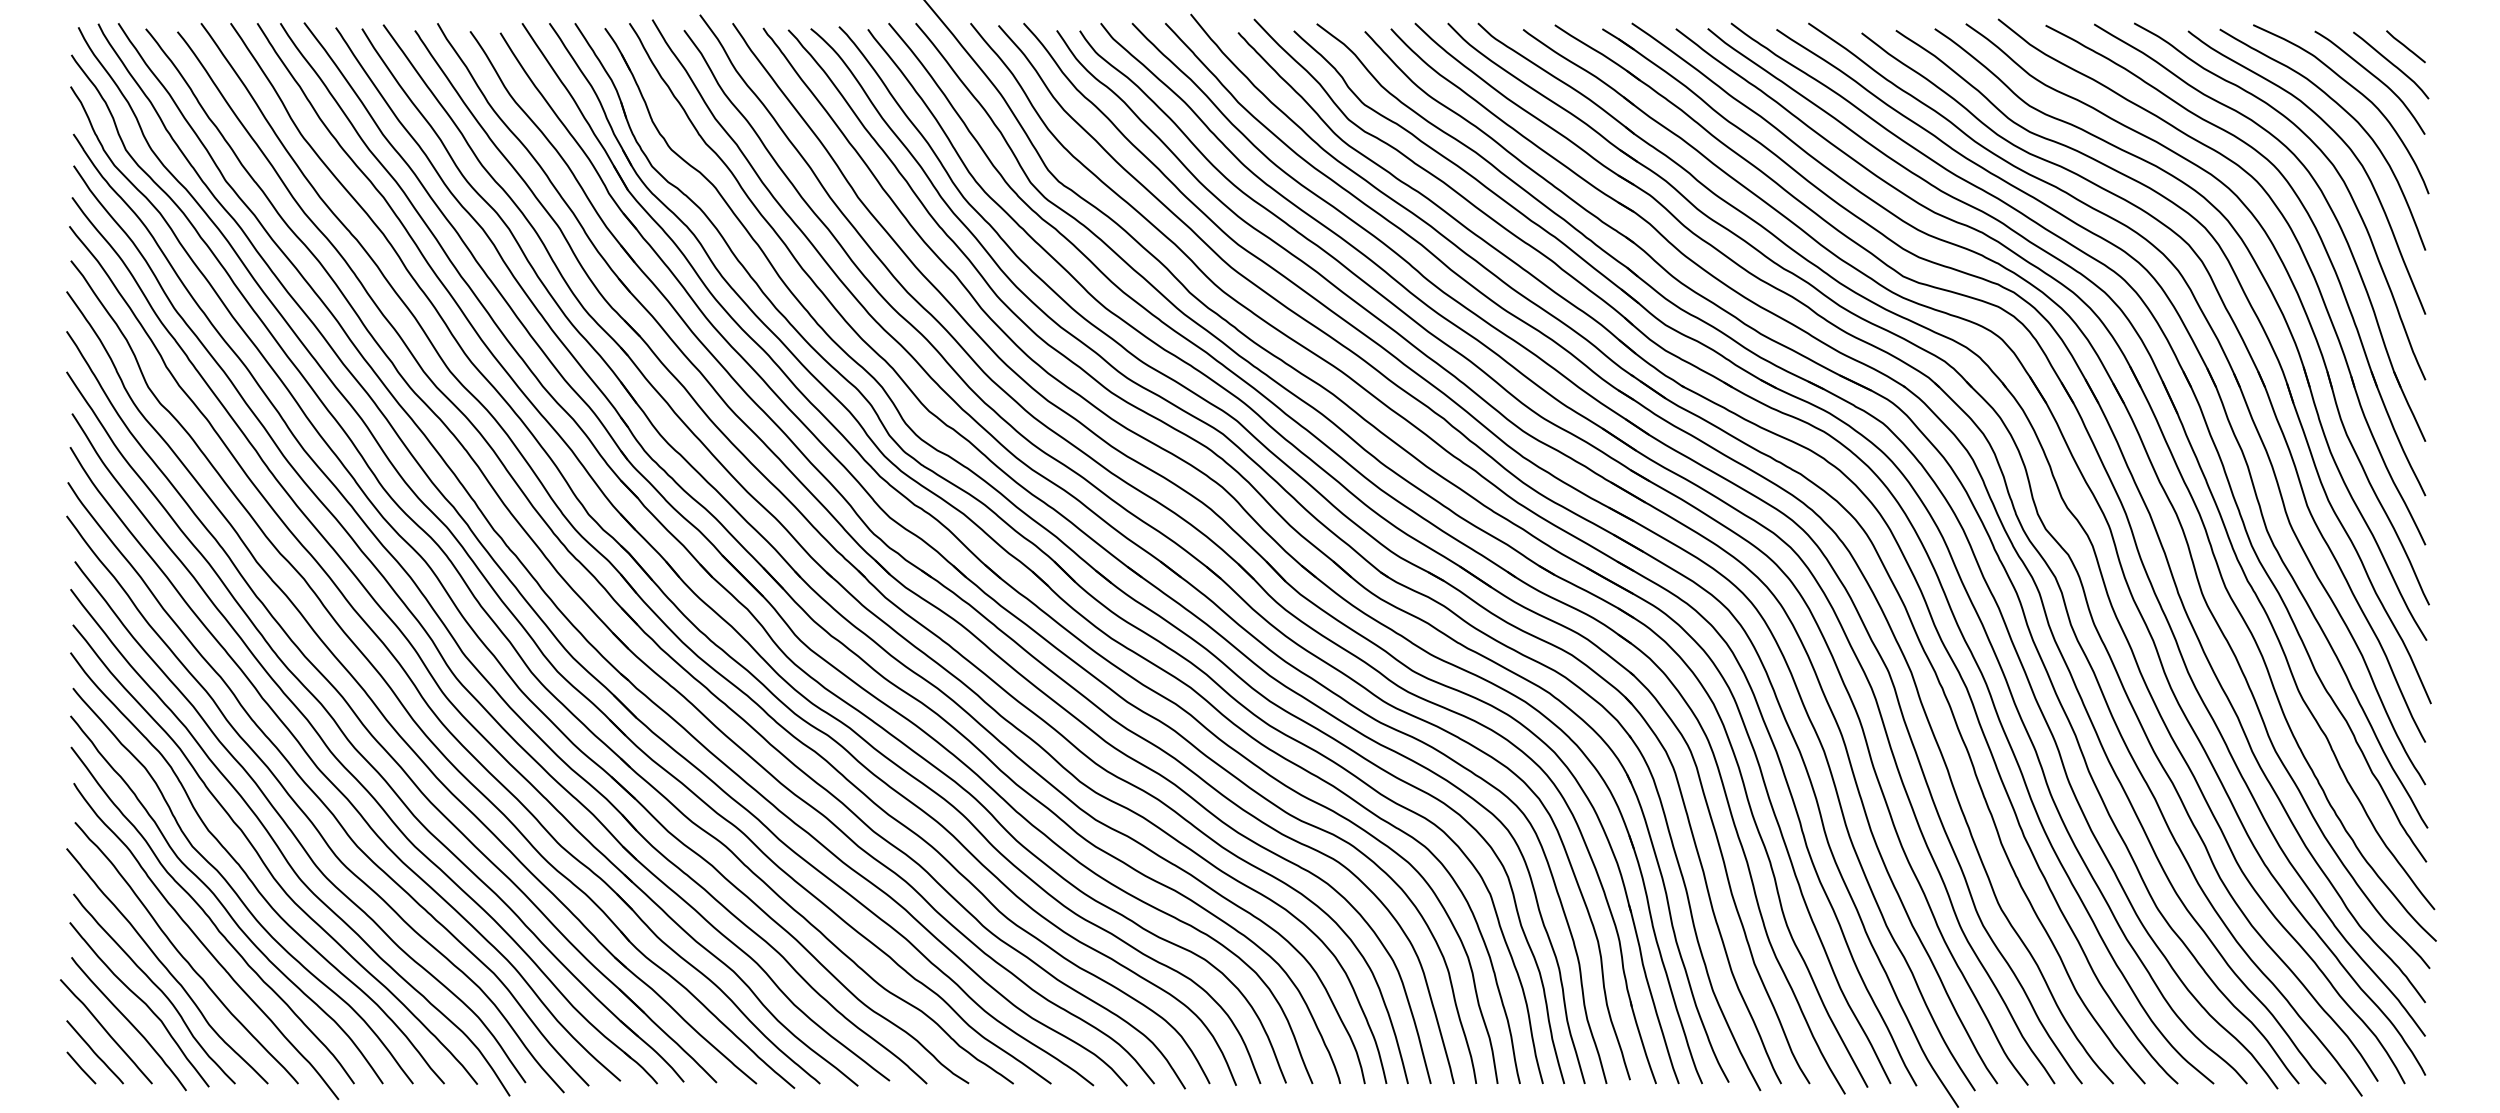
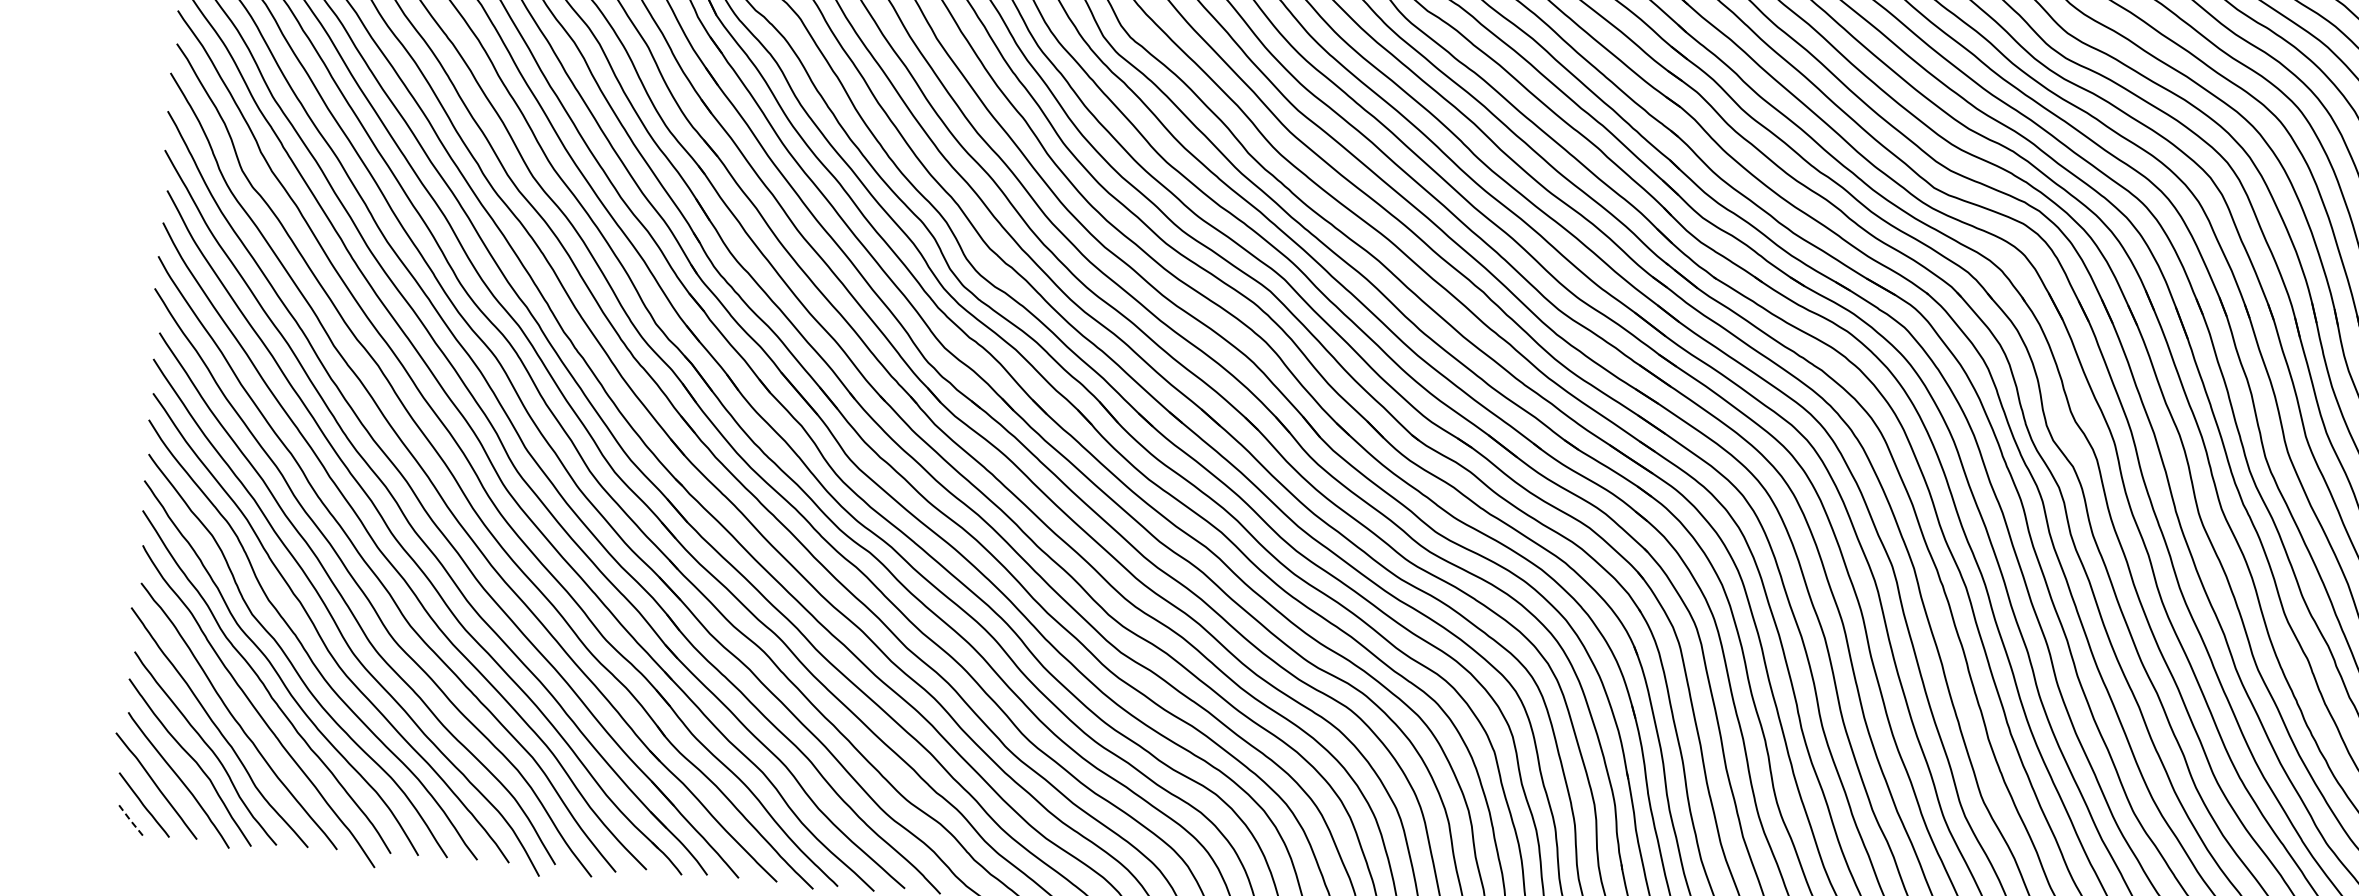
line: (81, 1068) -> (130, 819), solid -> dashed

